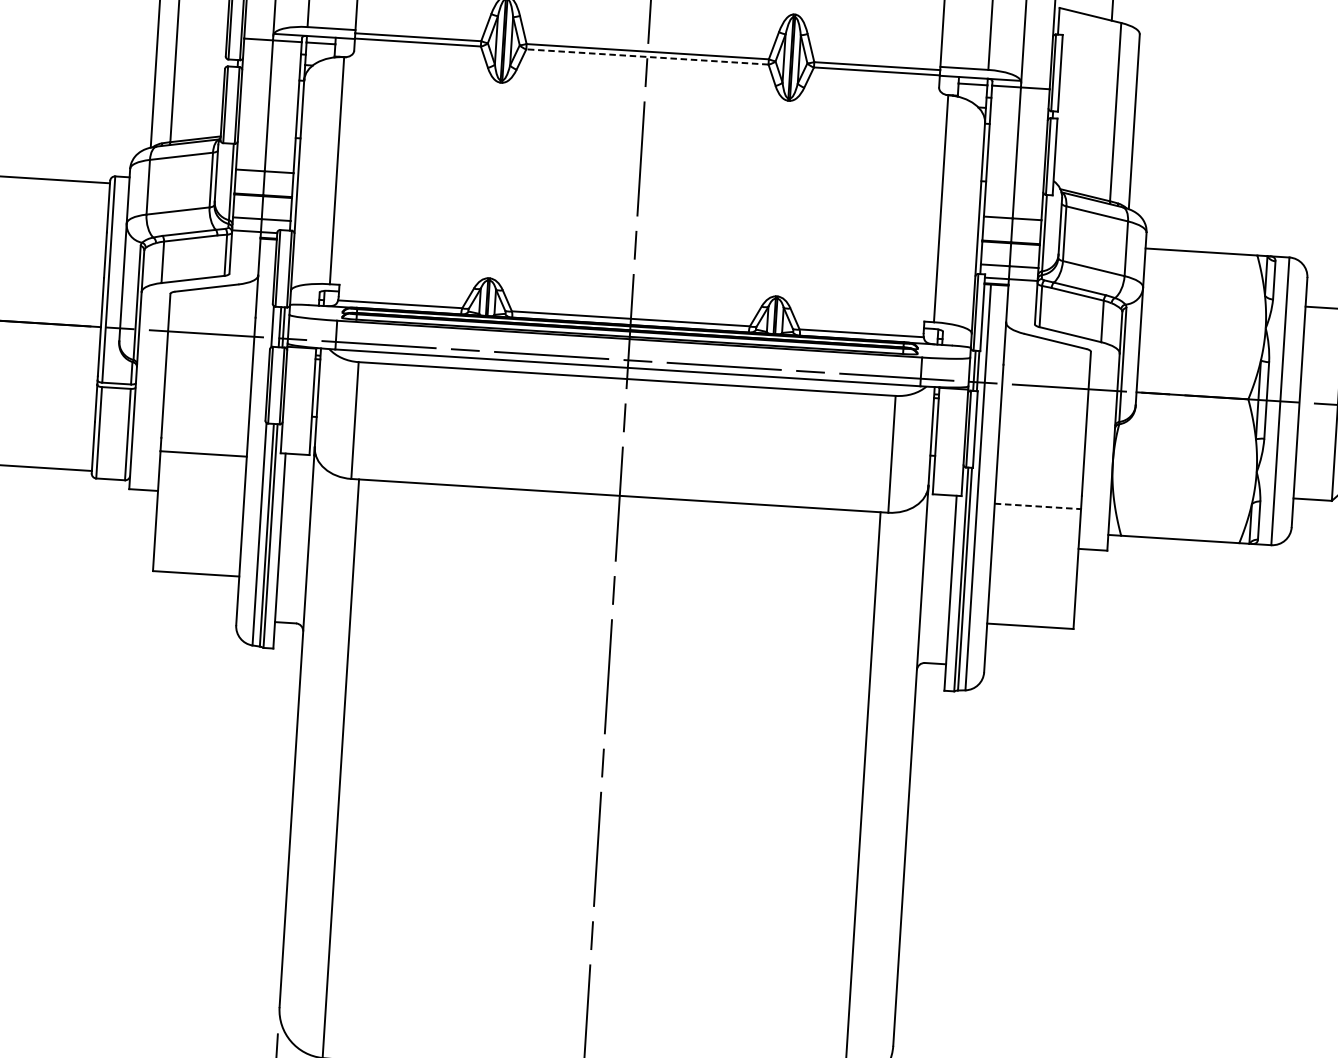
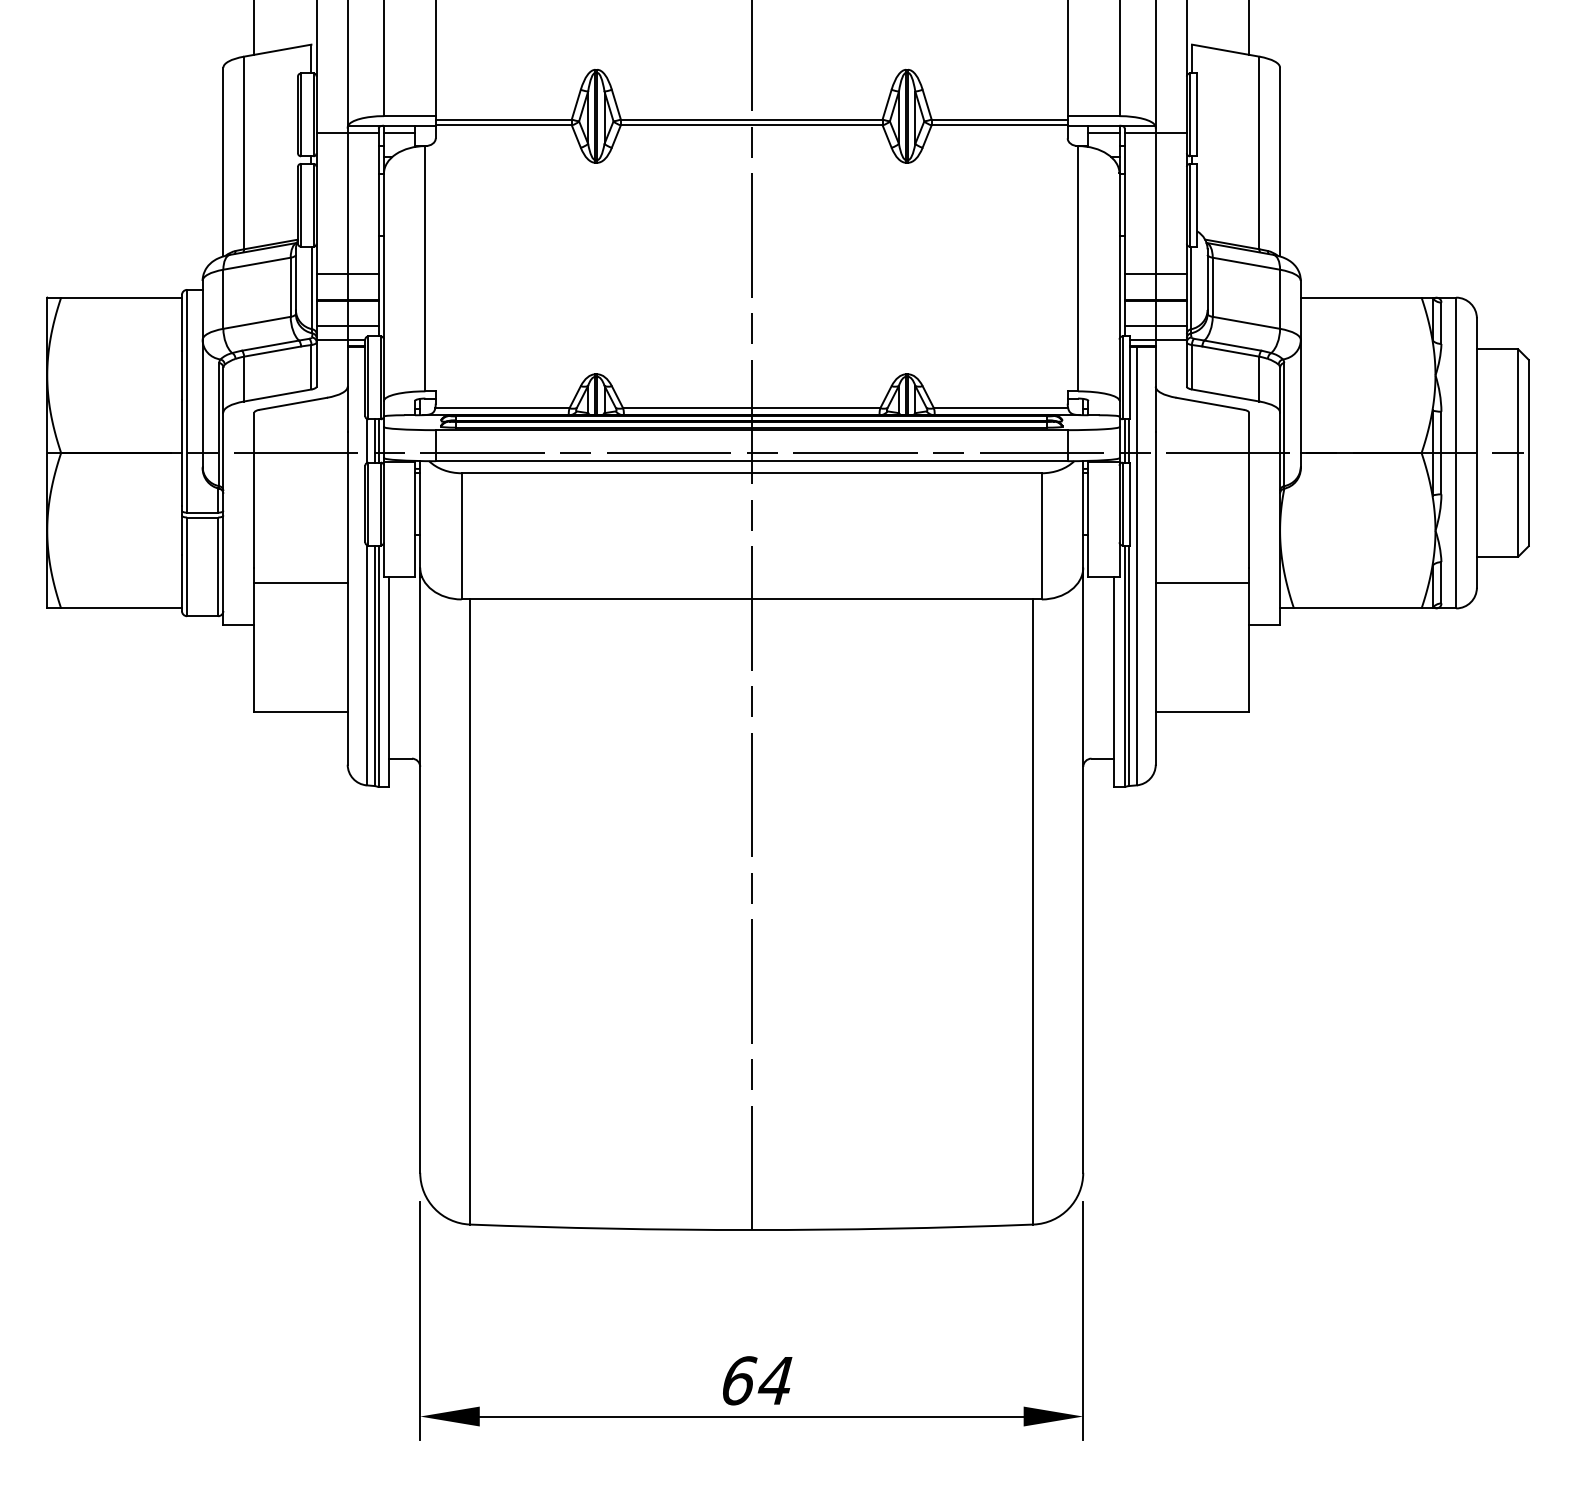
line: (647, 57) -> (751, 125), dashed -> solid
line: (1038, 506) -> (1202, 582), dashed -> solid

